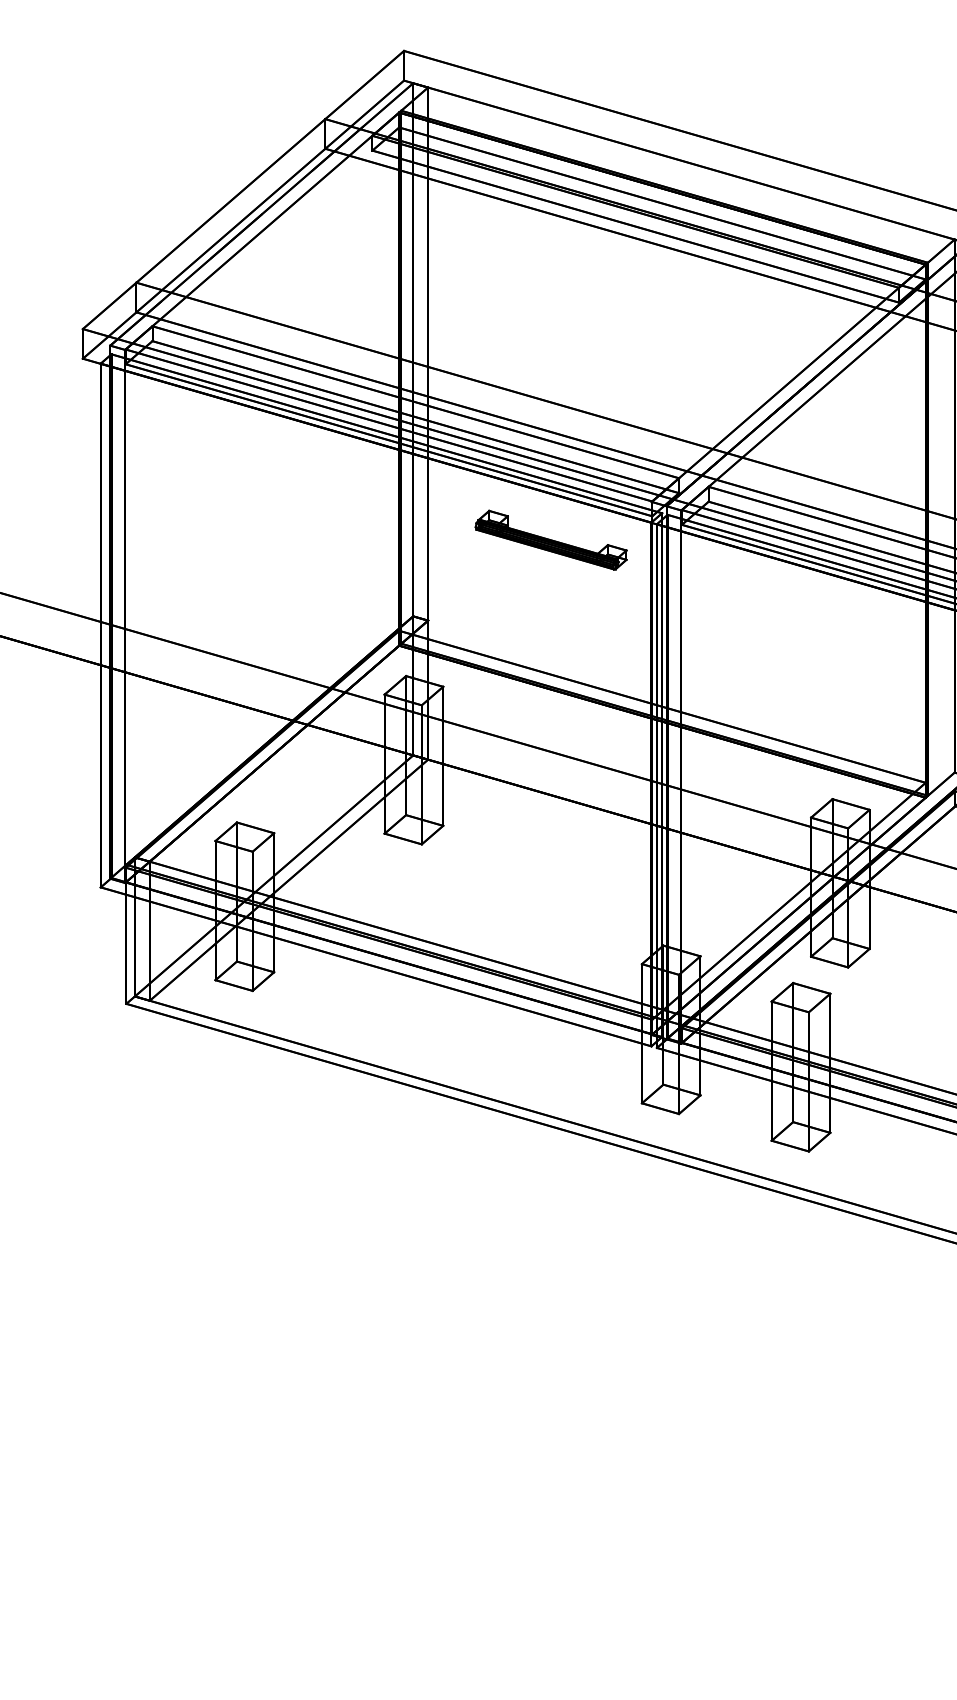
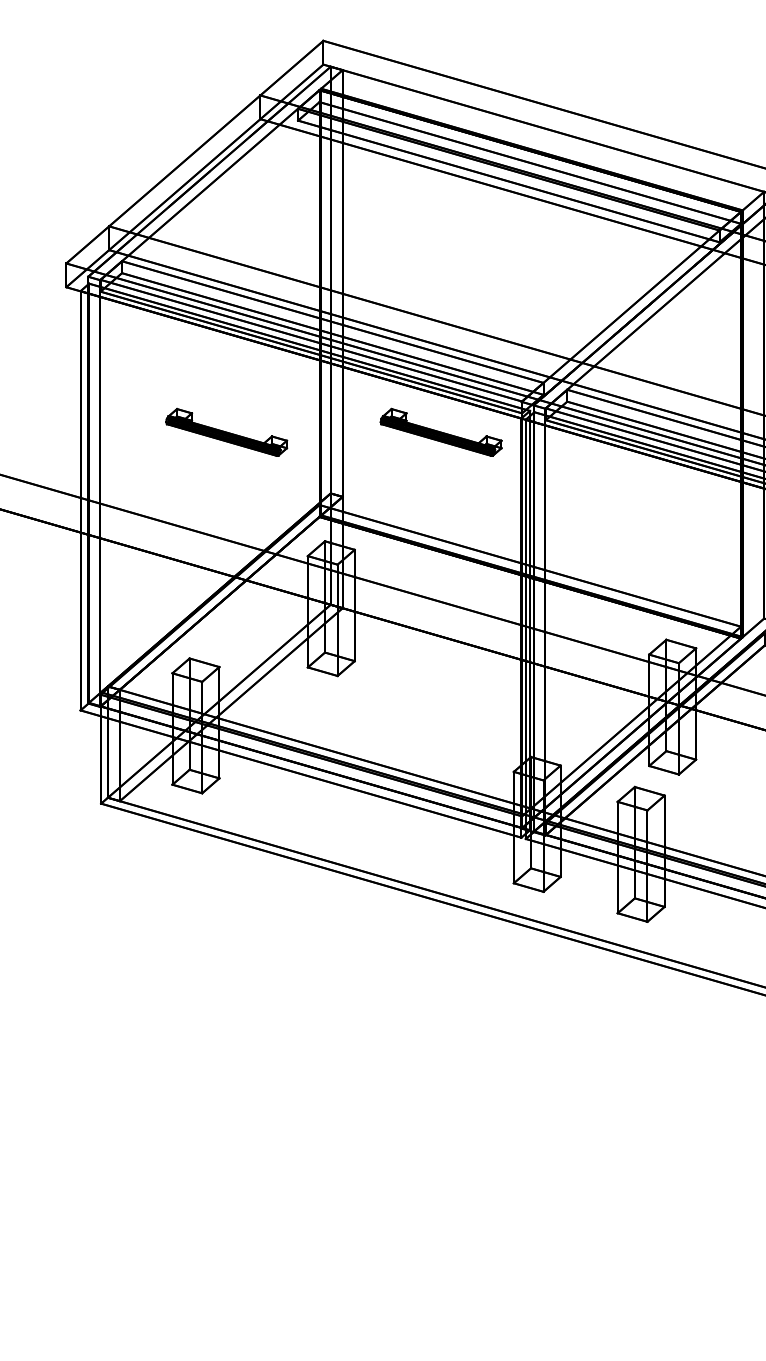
part: (282, 539) -> (226, 431), added

